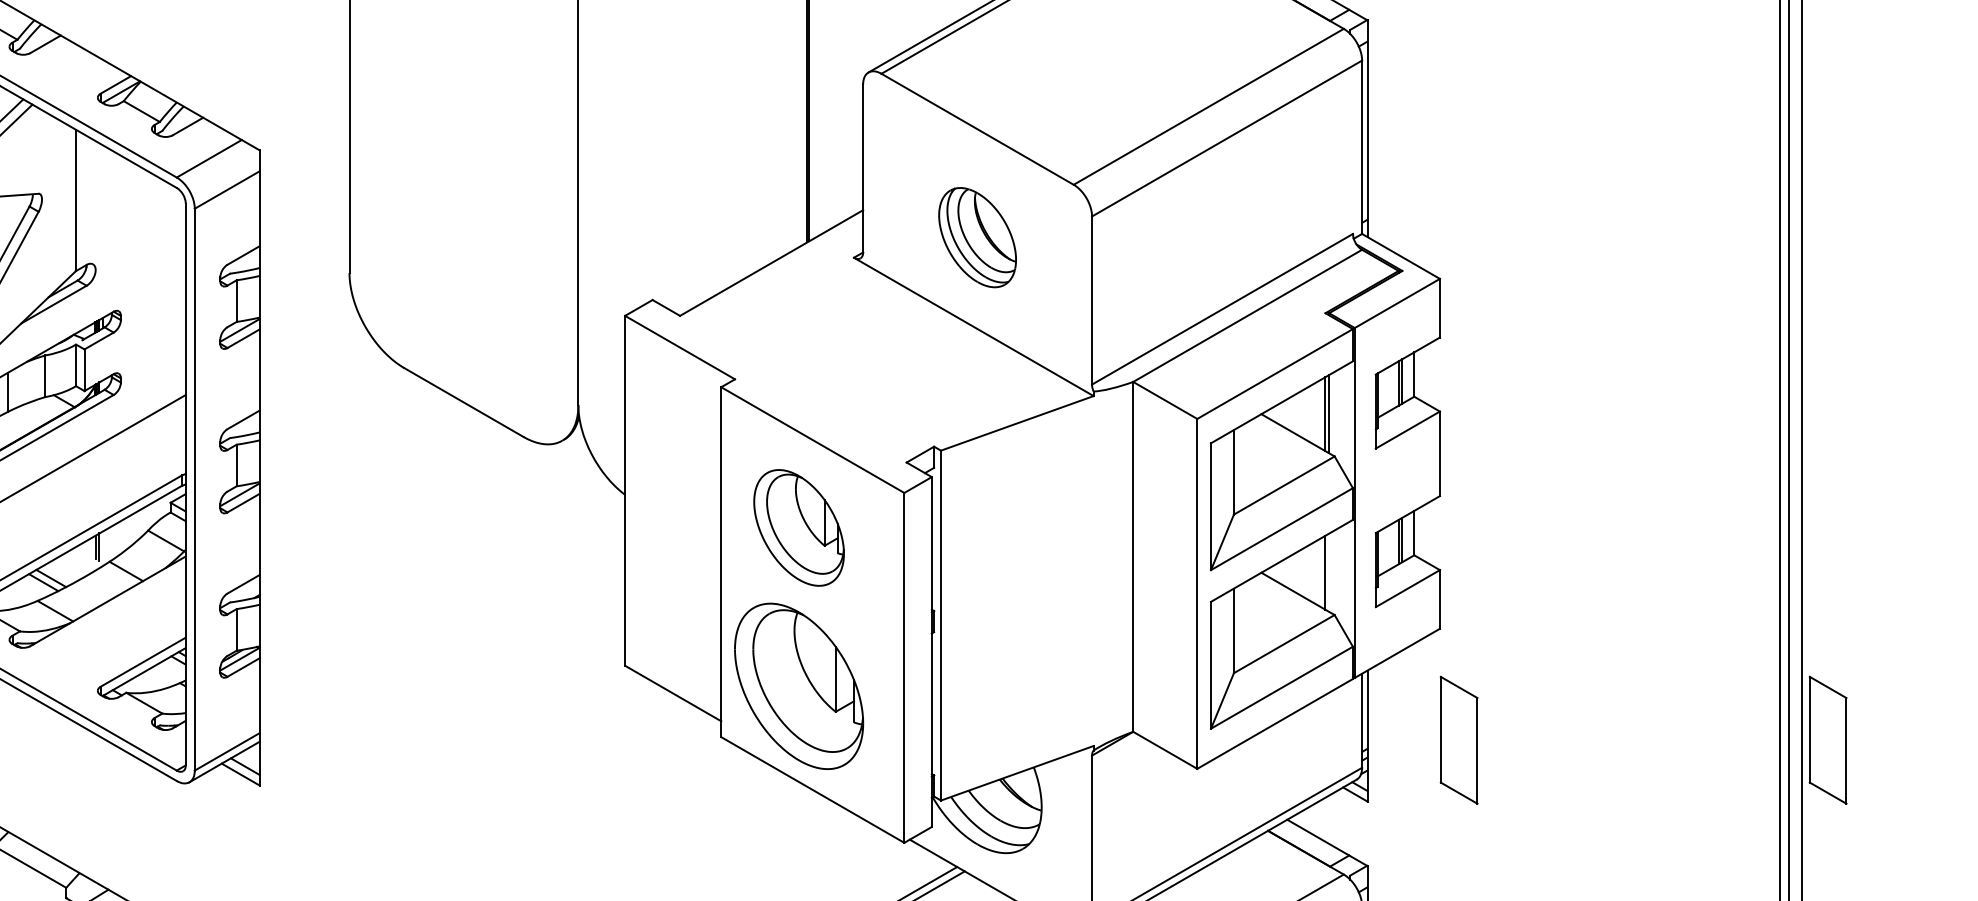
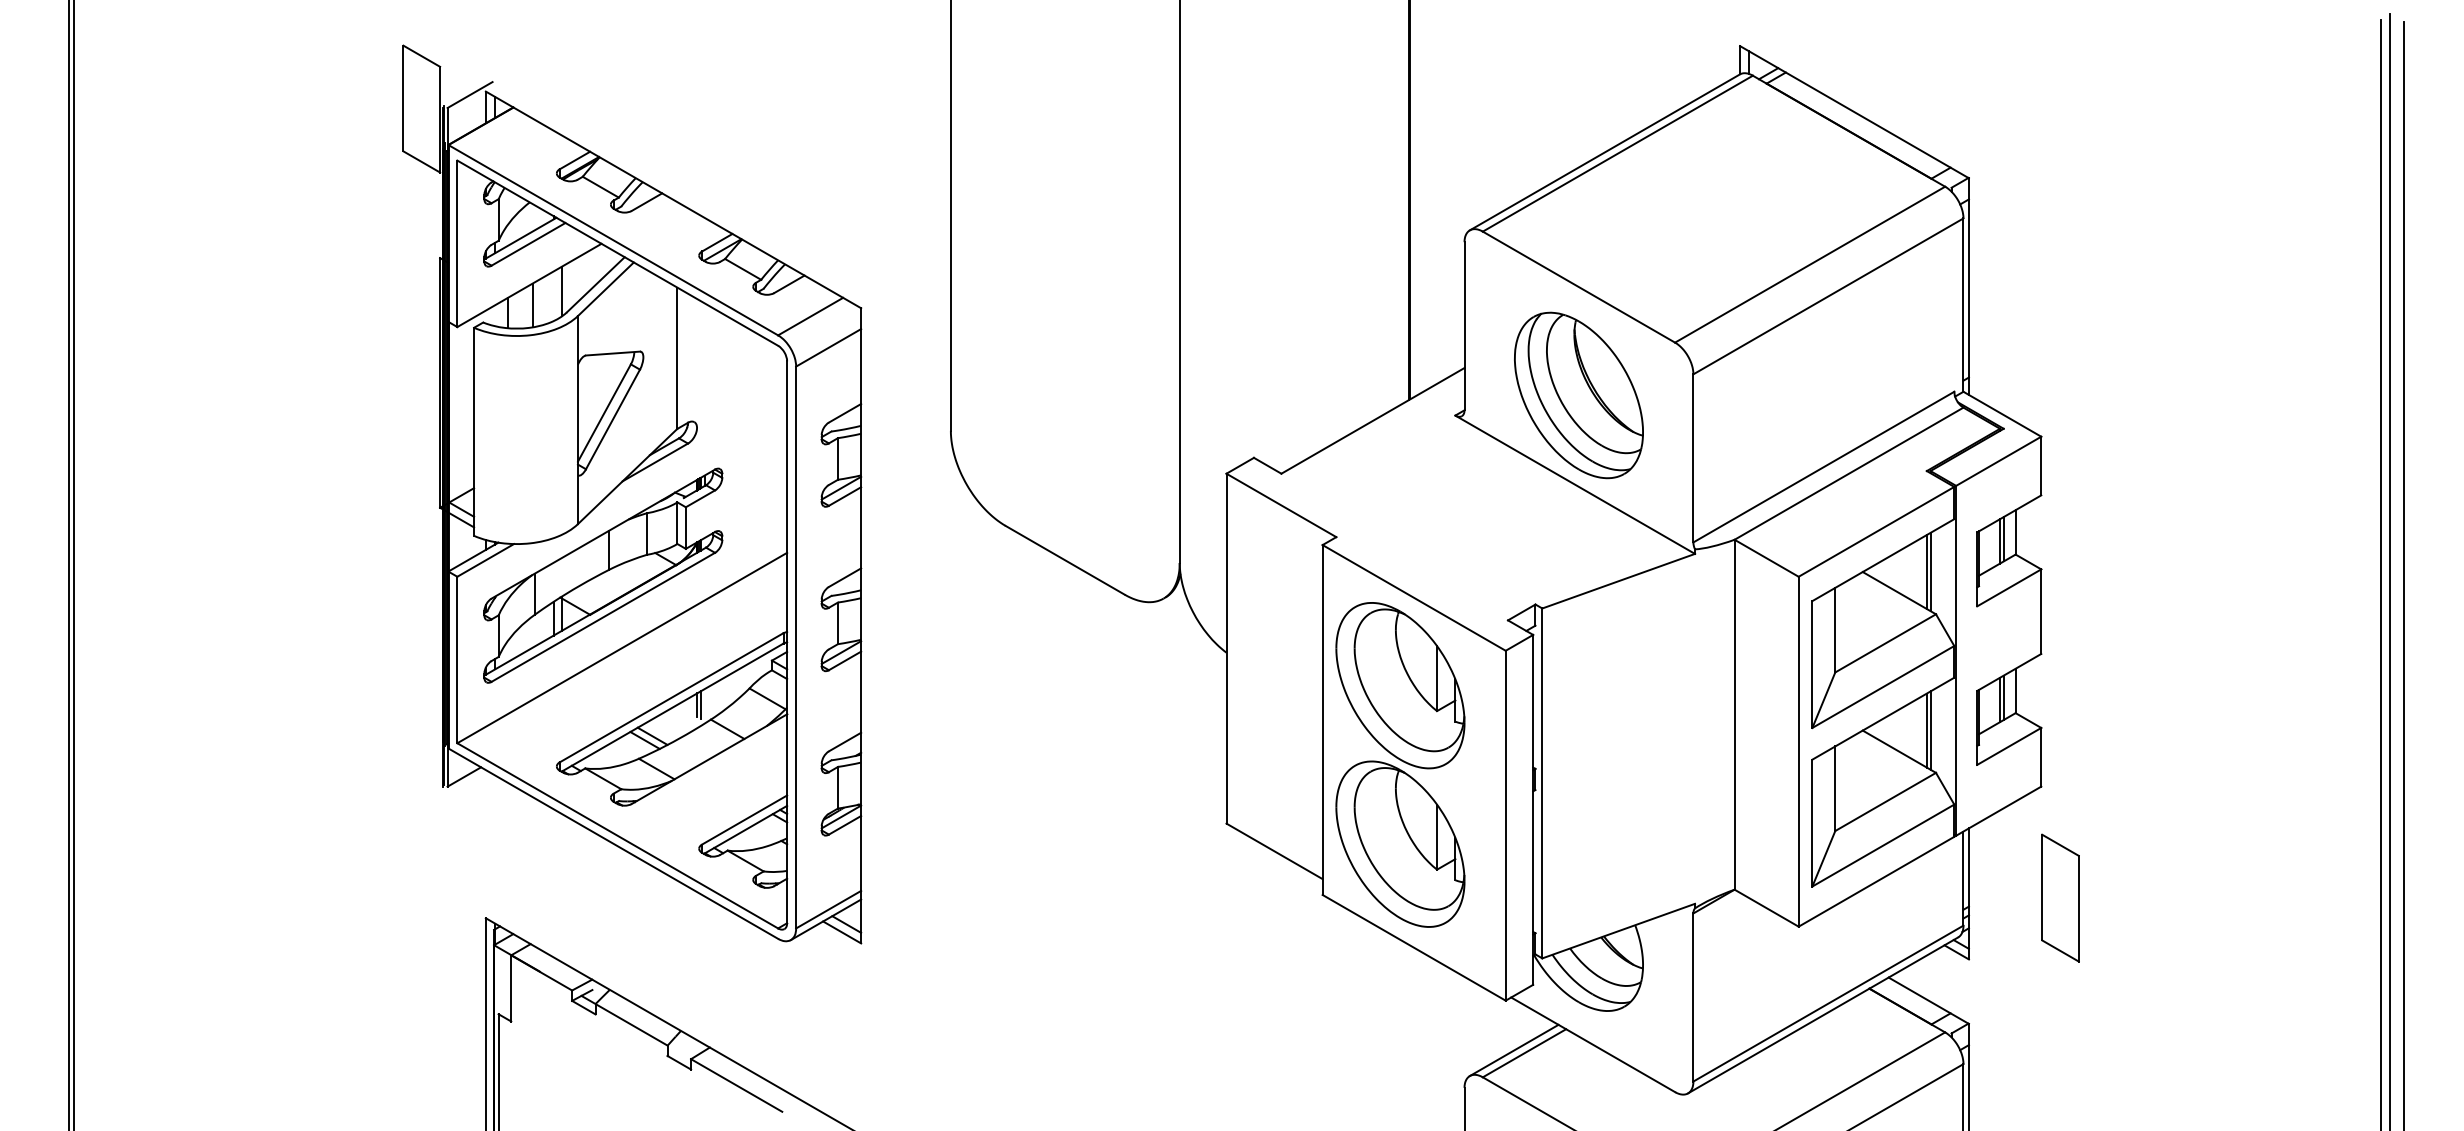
part: (977, 237) -> (1578, 395), size x1.67
part: (799, 527) -> (1400, 685), size x1.43
line: (1329, 572) -> (1930, 730), added
part: (1828, 739) -> (2429, 897), removed

